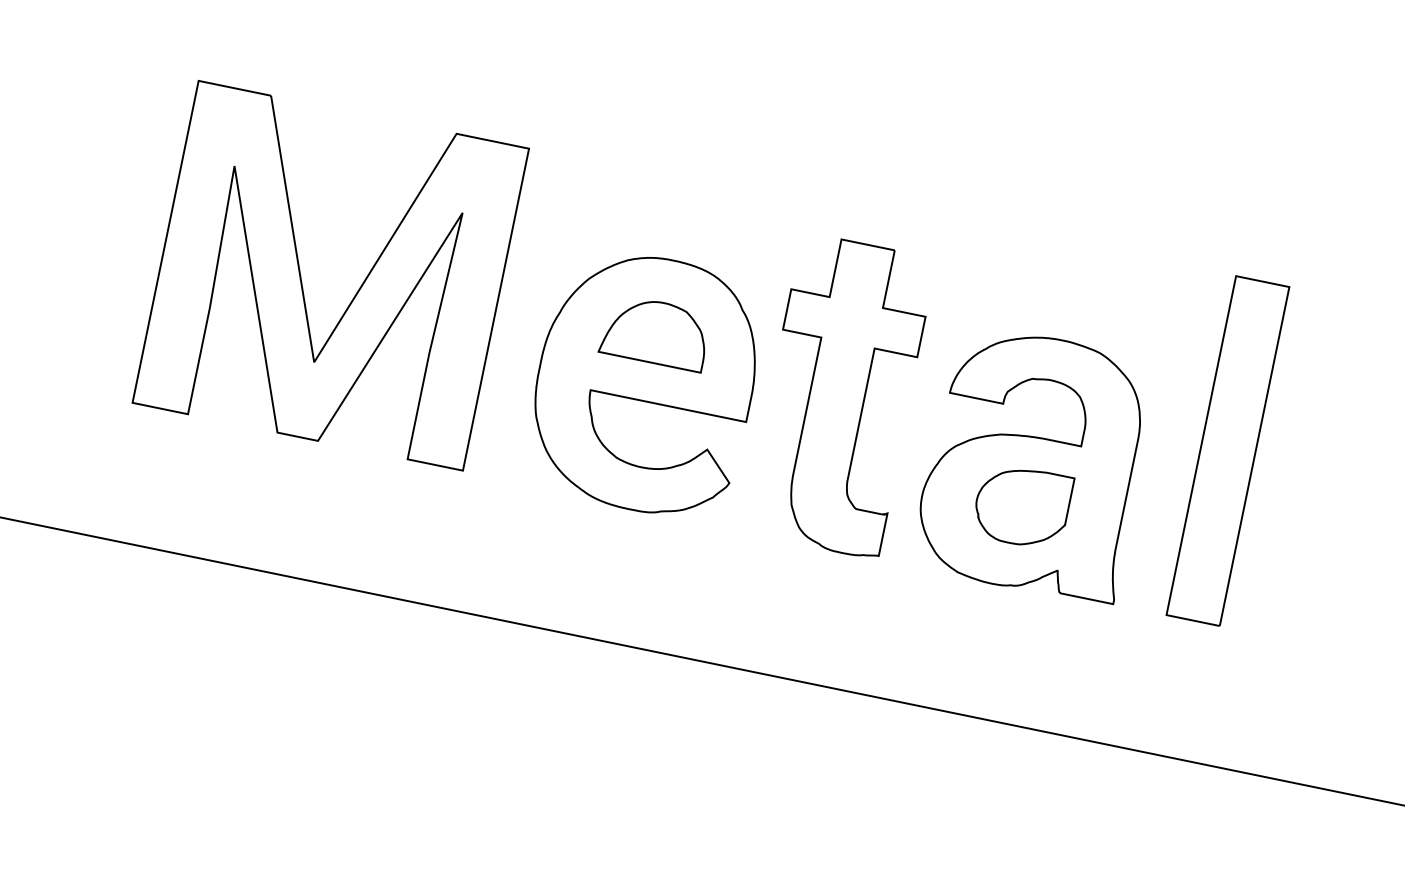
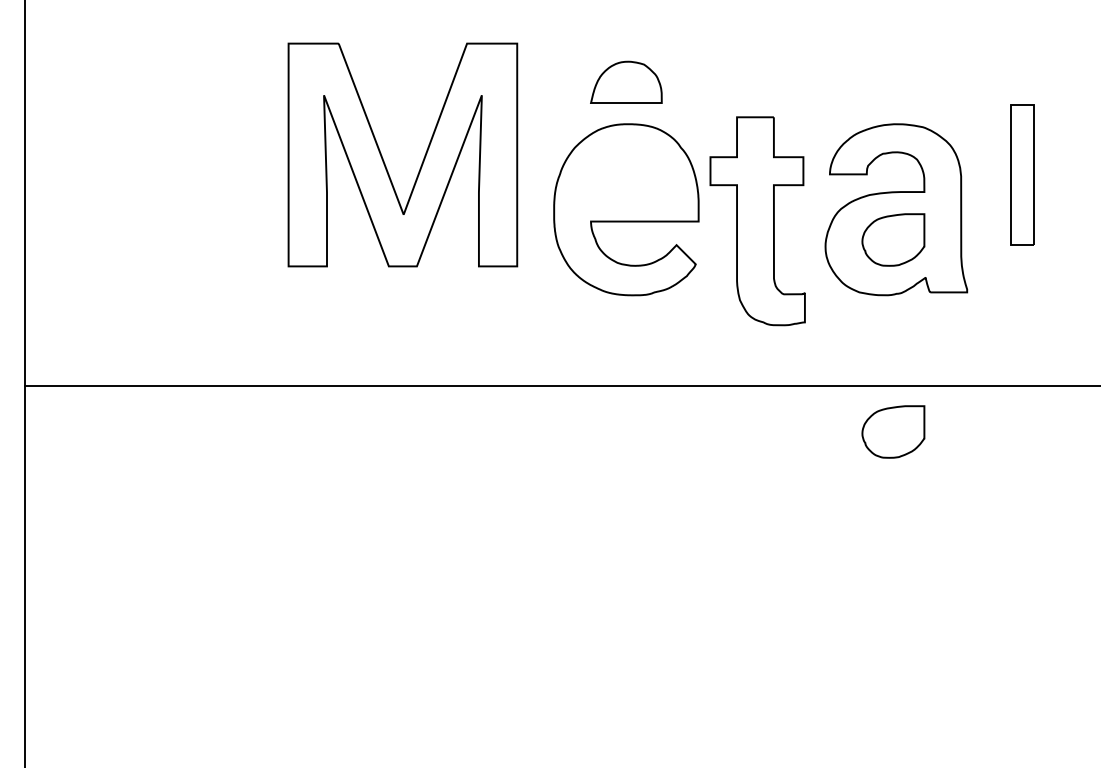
part: (302, 278) -> (384, 160), moved
part: (656, 331) -> (626, 81), moved
part: (840, 396) -> (757, 221), moved
part: (1228, 450) -> (1022, 174), size x0.6
part: (965, 783) -> (893, 431), added

